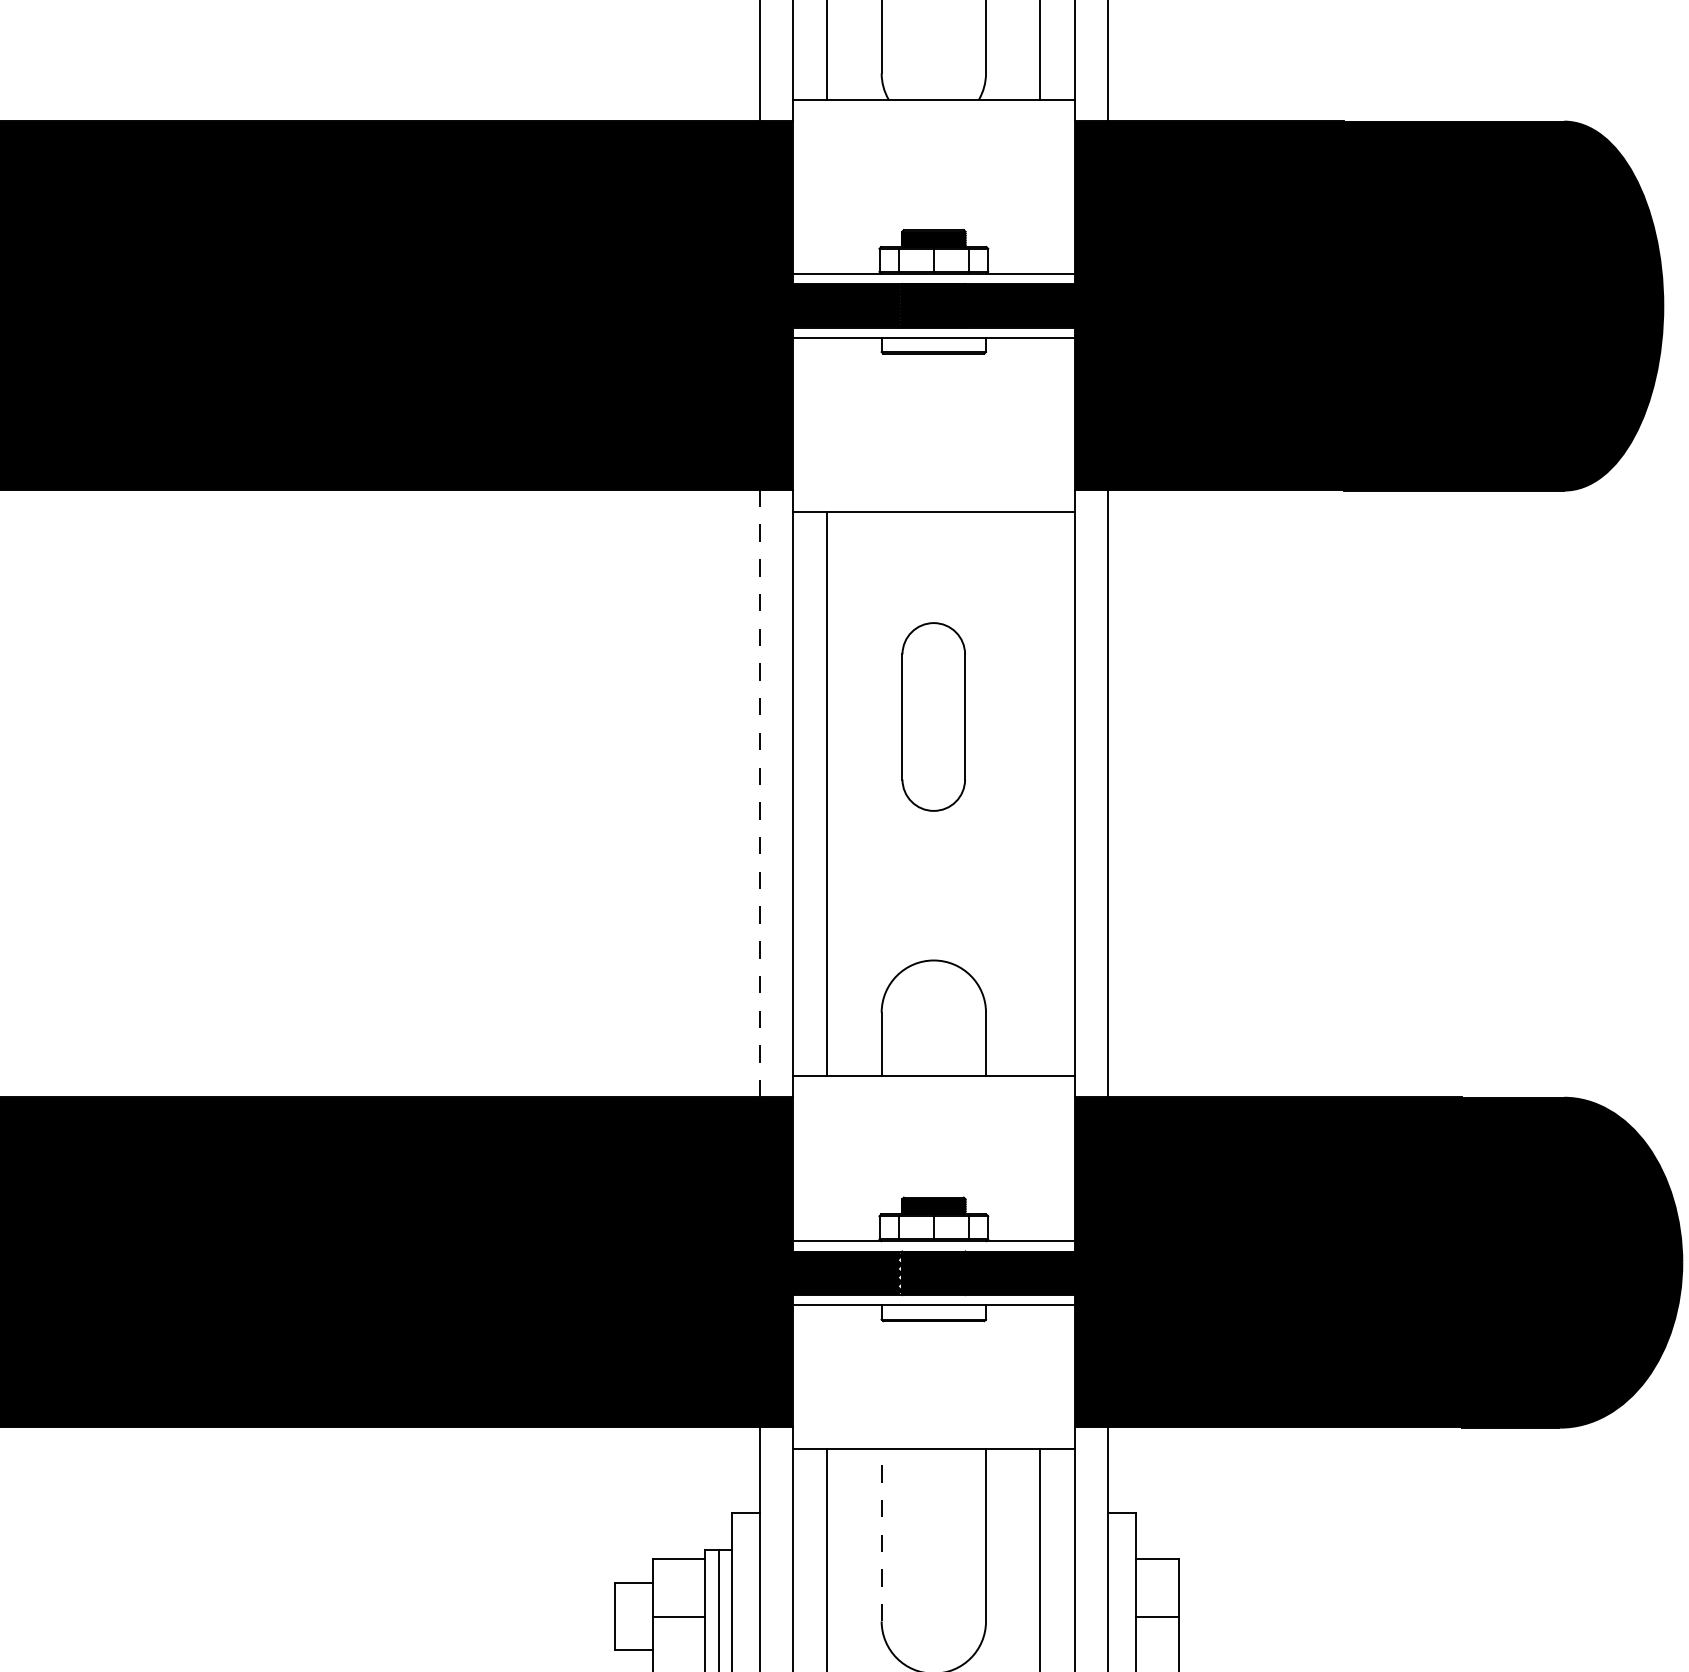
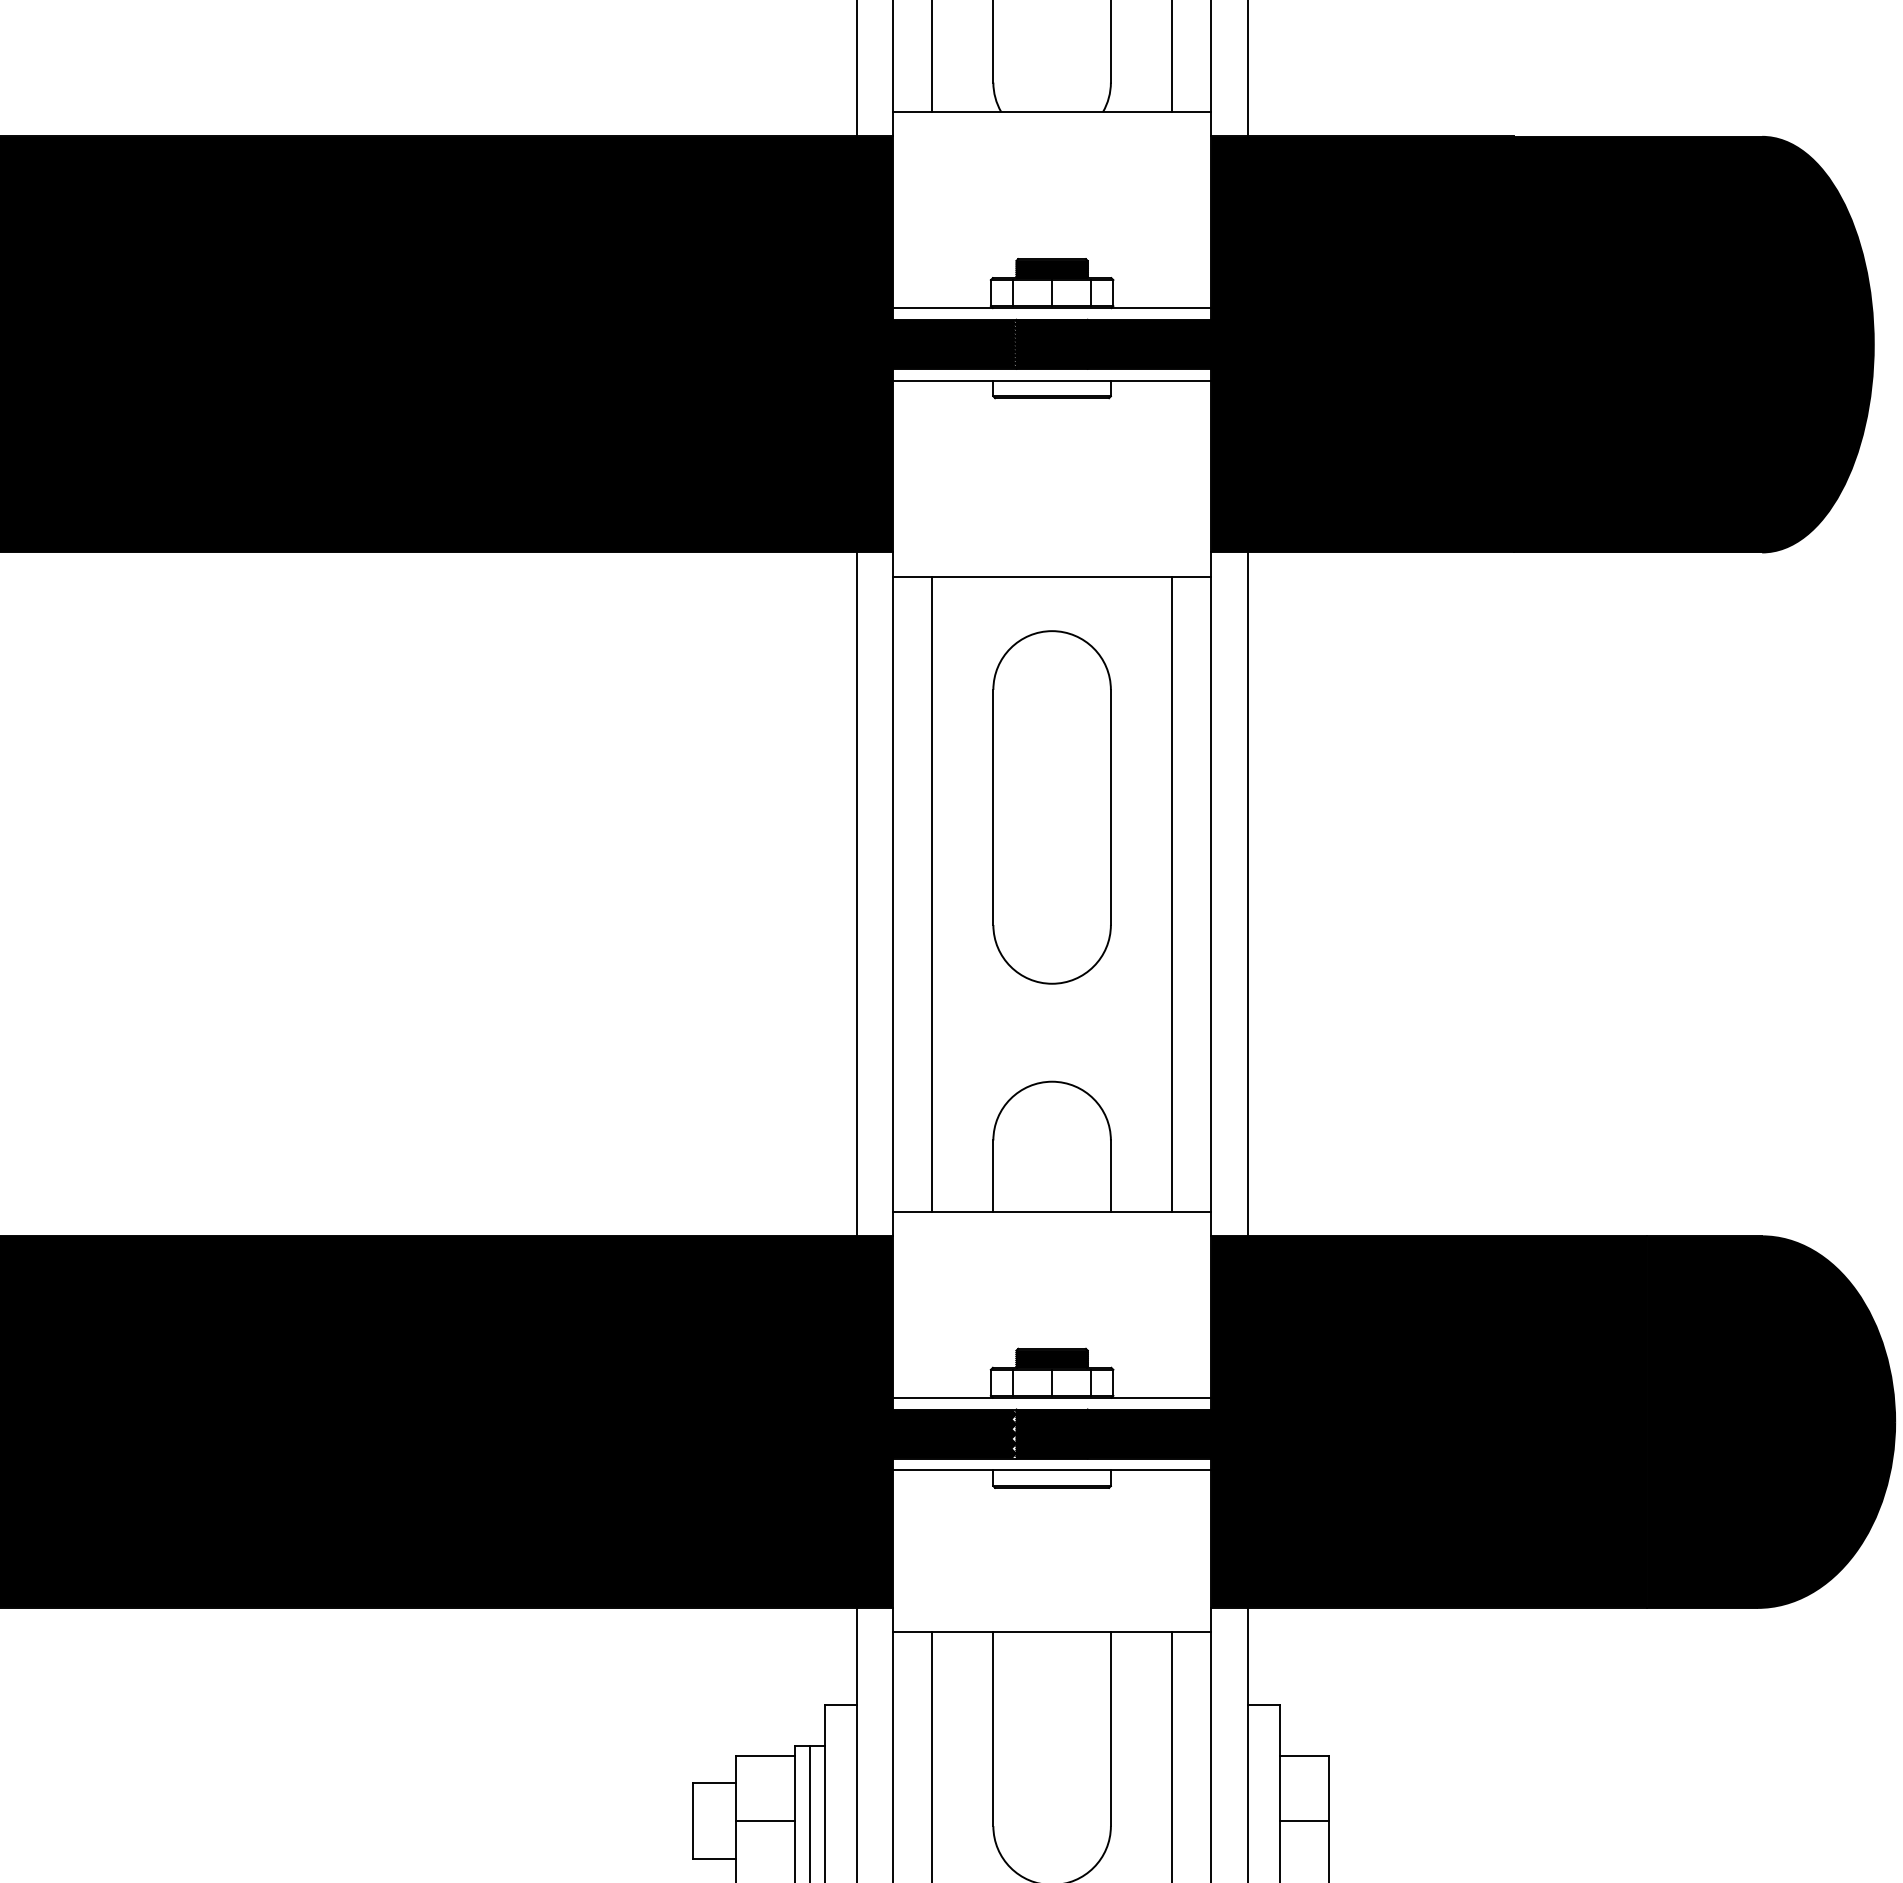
part: (933, 717) -> (1051, 807), size x1.67
line: (1040, 793) -> (1172, 893), added
line: (760, 794) -> (856, 894), dashed -> solid
line: (881, 1534) -> (993, 1728), dashed -> solid

